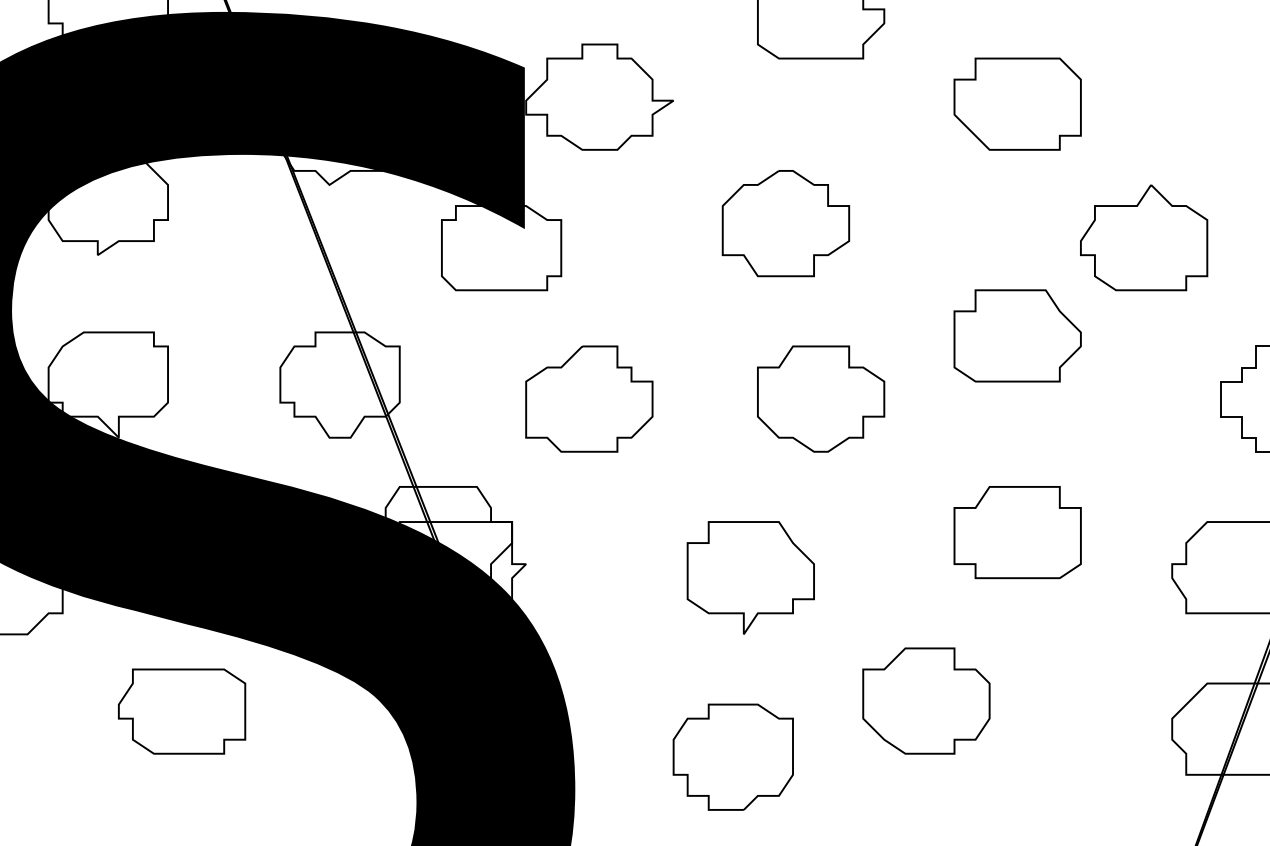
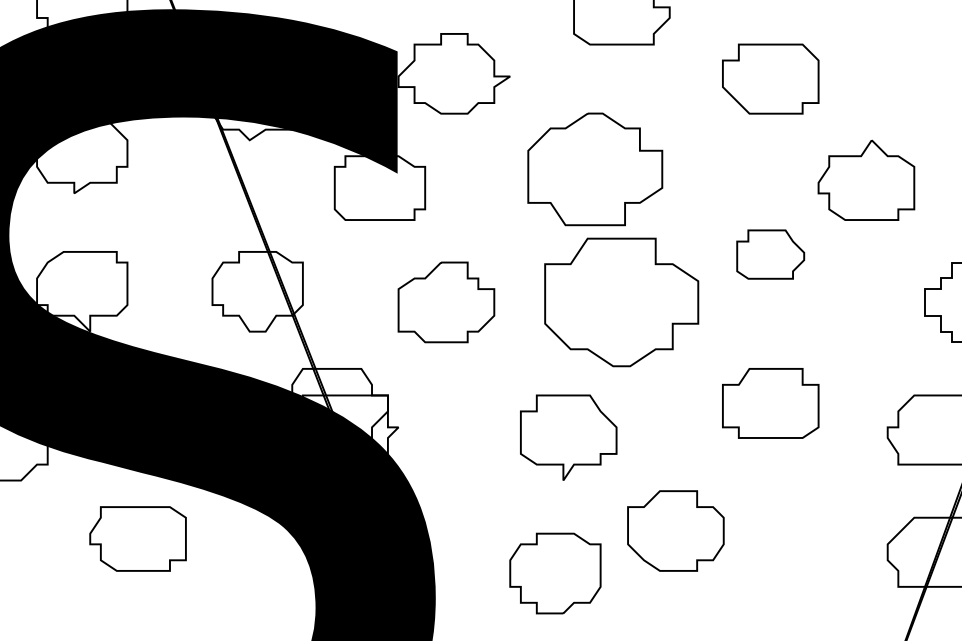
part: (785, 223) -> (594, 169), size x1.4
part: (1017, 335) -> (770, 254), size x0.7
part: (821, 398) -> (622, 301), size x1.6
part: (926, 700) -> (675, 530), moved

